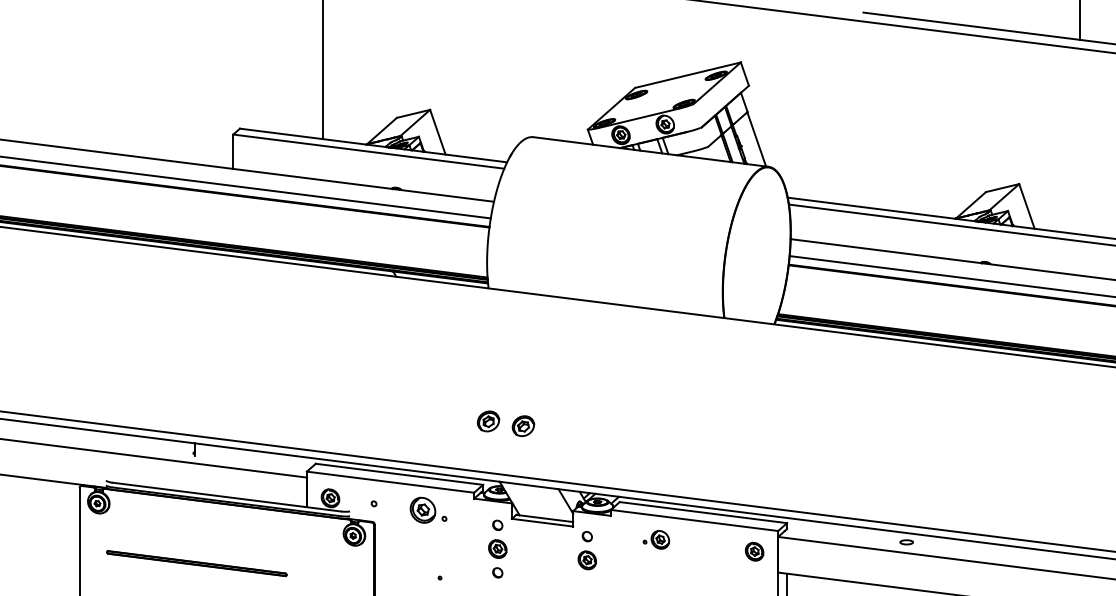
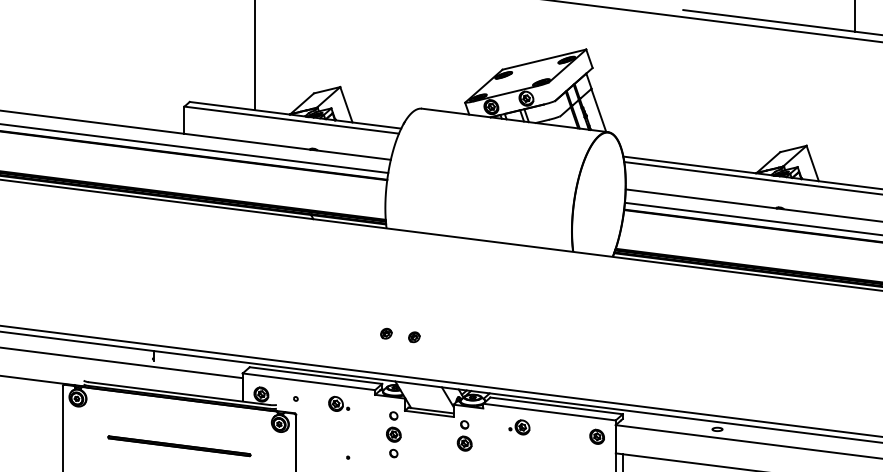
part: (487, 421) -> (385, 333), size x0.62
part: (523, 425) -> (414, 336), size x0.62
part: (428, 509) -> (338, 403), size x0.71
part: (196, 563) -> (179, 446), moved

